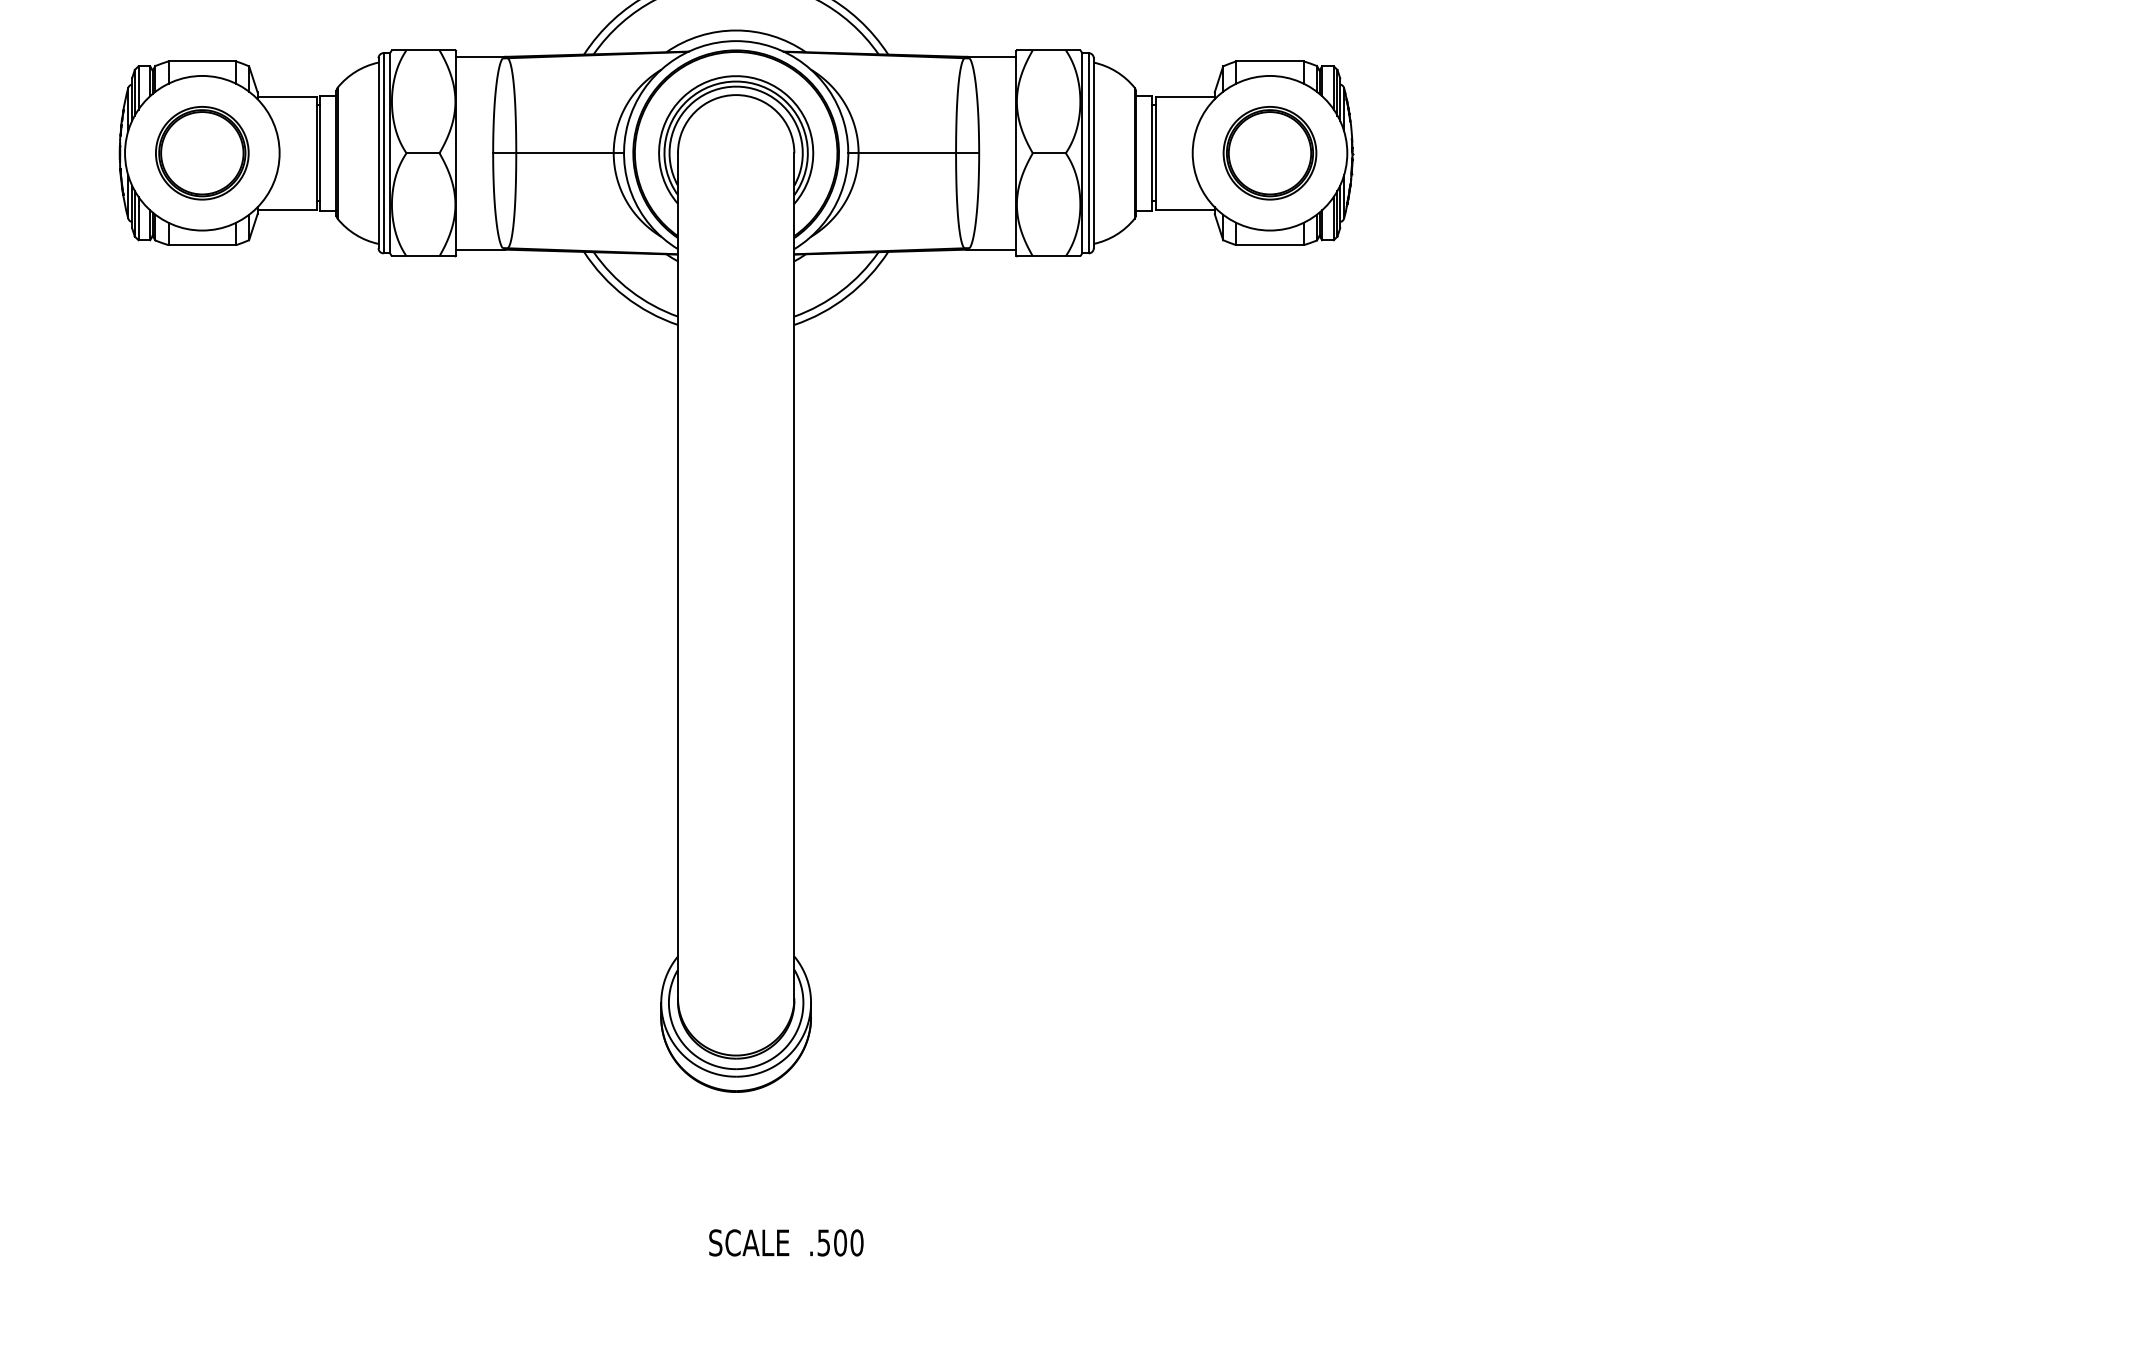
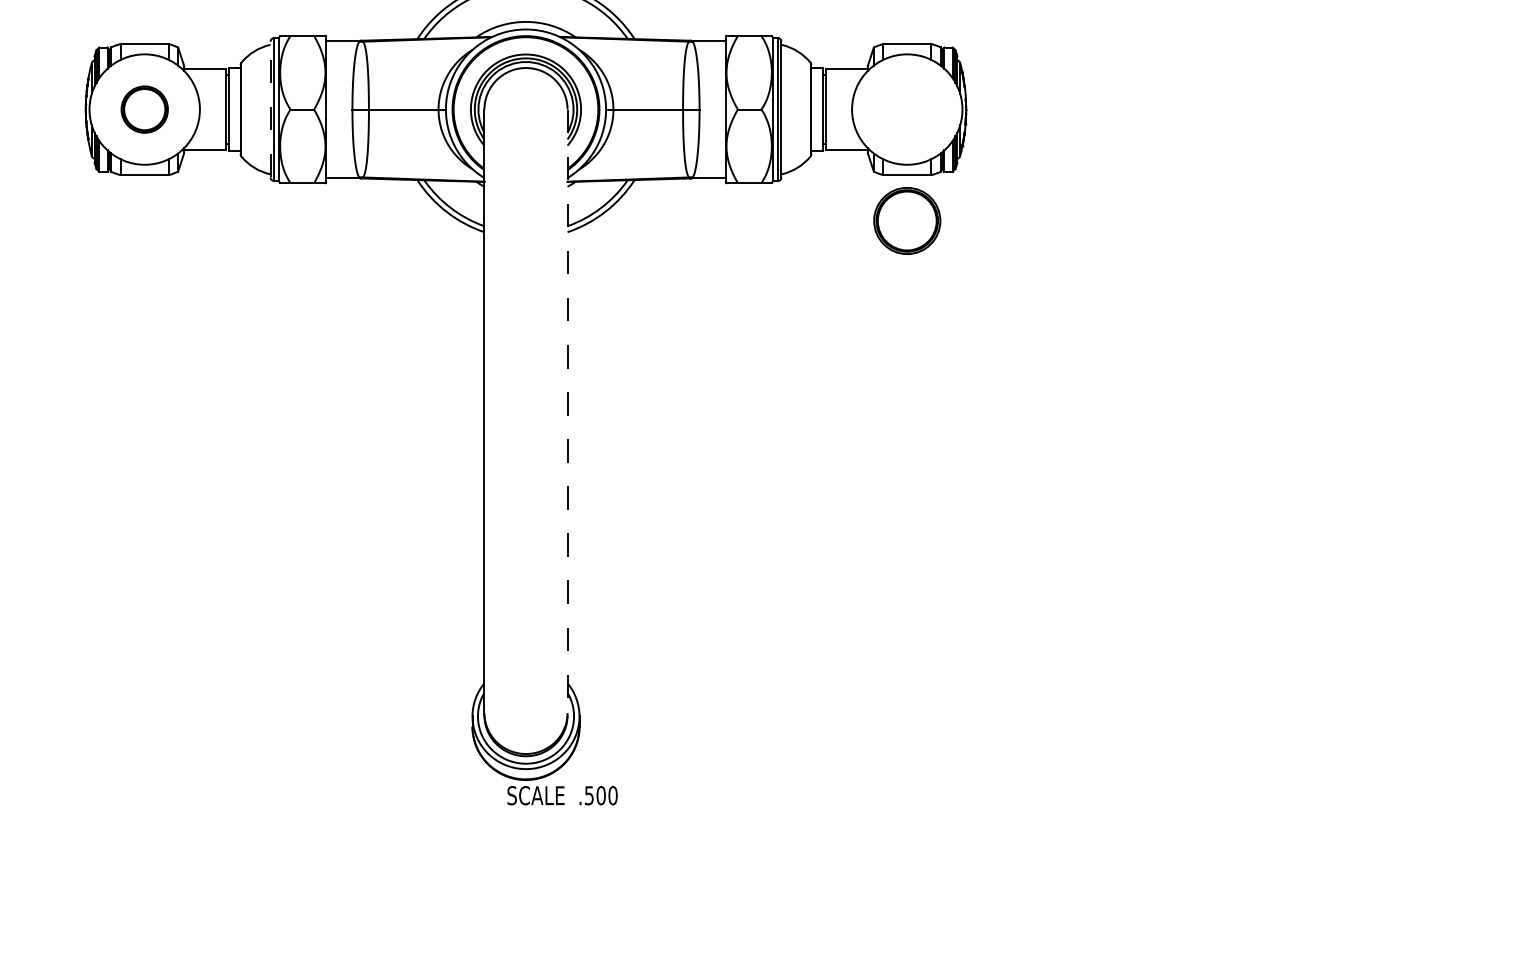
line: (378, 152) -> (270, 109), solid -> dashed
part: (202, 153) -> (144, 109), size x0.7
part: (1269, 153) -> (906, 221), moved
line: (794, 577) -> (567, 412), solid -> dashed
text: (786, 1242) -> (562, 795), moved

